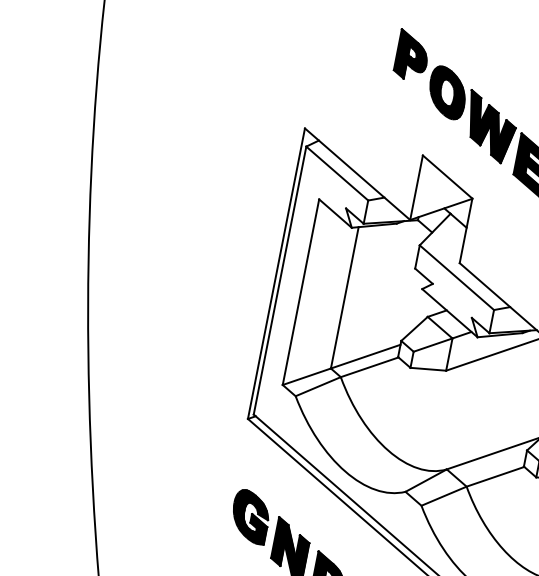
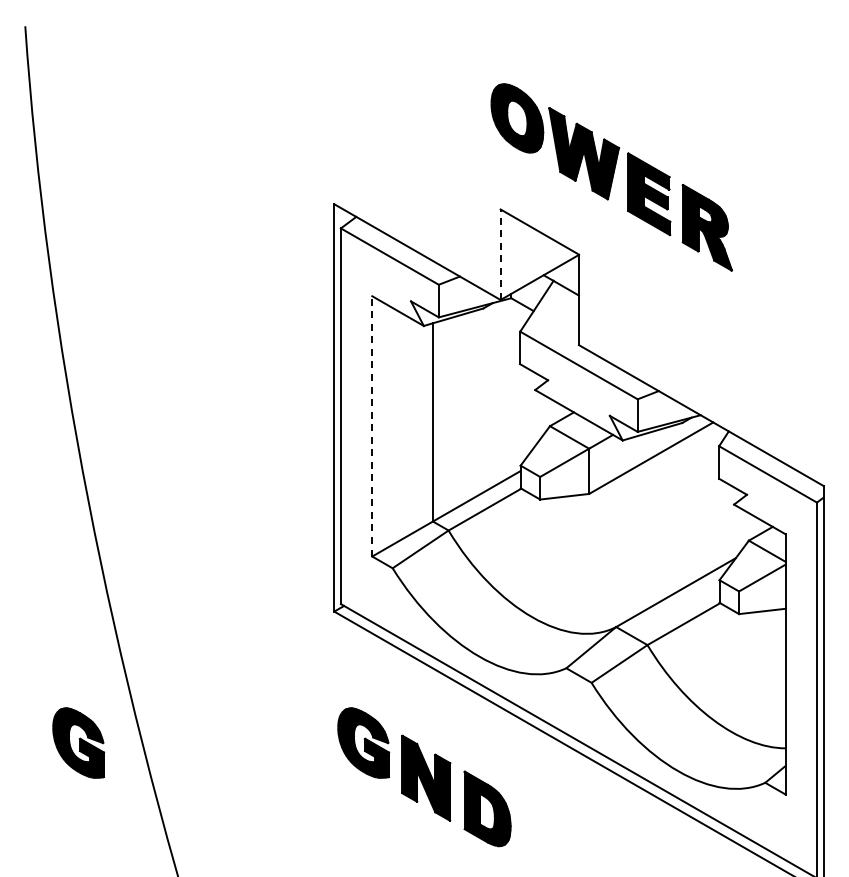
part: (411, 55) -> (459, 77), removed
line: (416, 187) -> (500, 254), solid -> dashed
line: (301, 291) -> (372, 425), solid -> dashed
part: (47, 476) -> (78, 742), added

